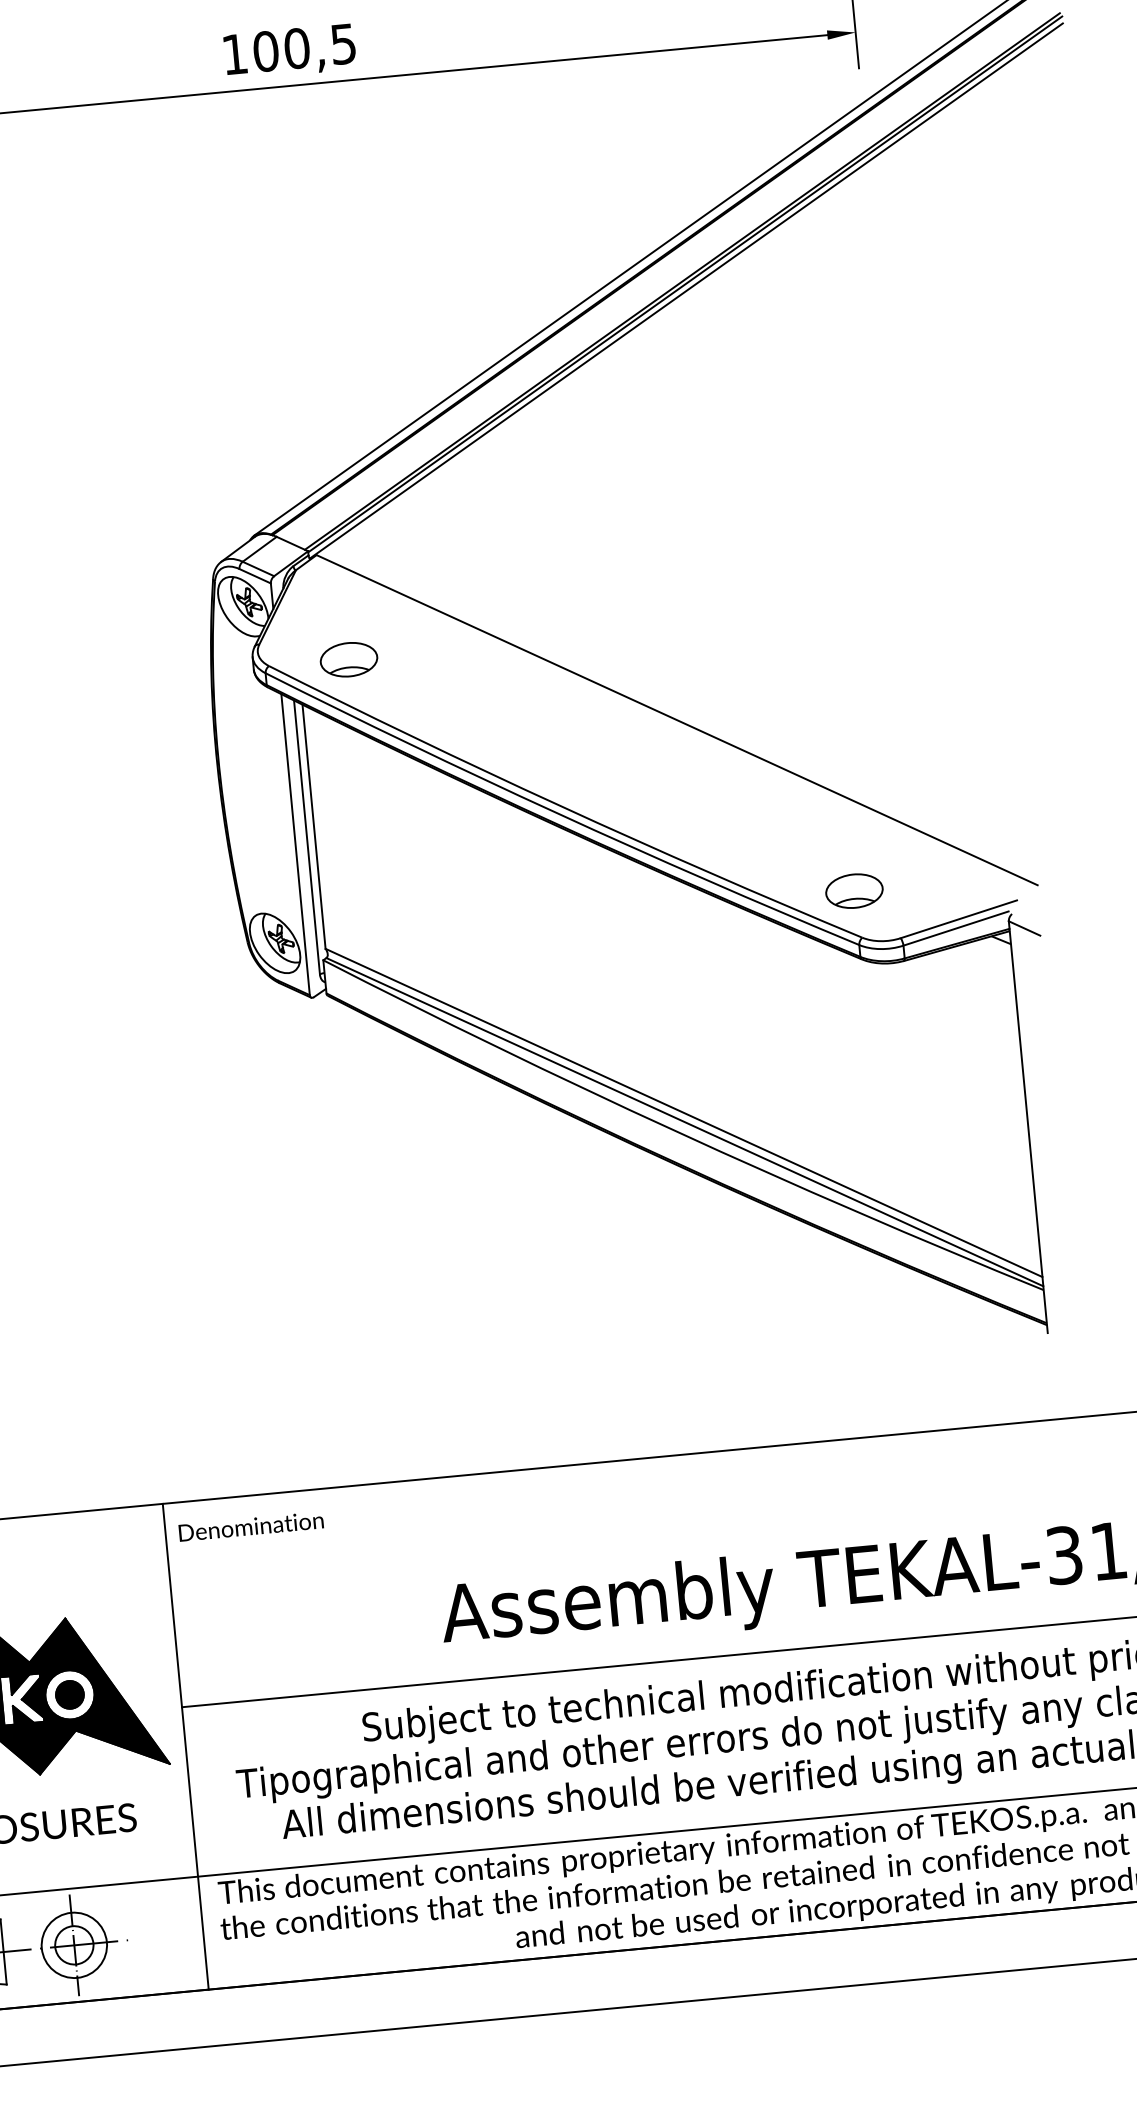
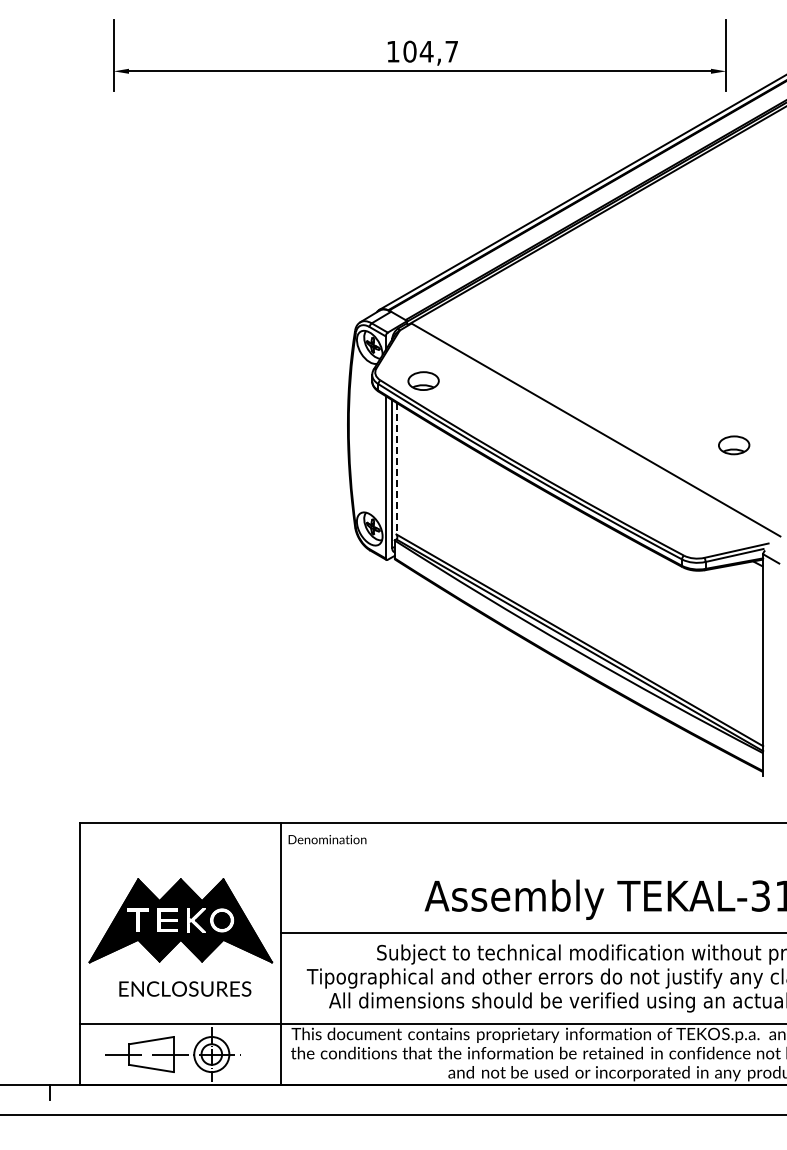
text: (318, 46) -> (438, 51), 100,5 -> 104,7
line: (314, 826) -> (396, 468), solid -> dashed
part: (855, 891) -> (734, 445), moved

